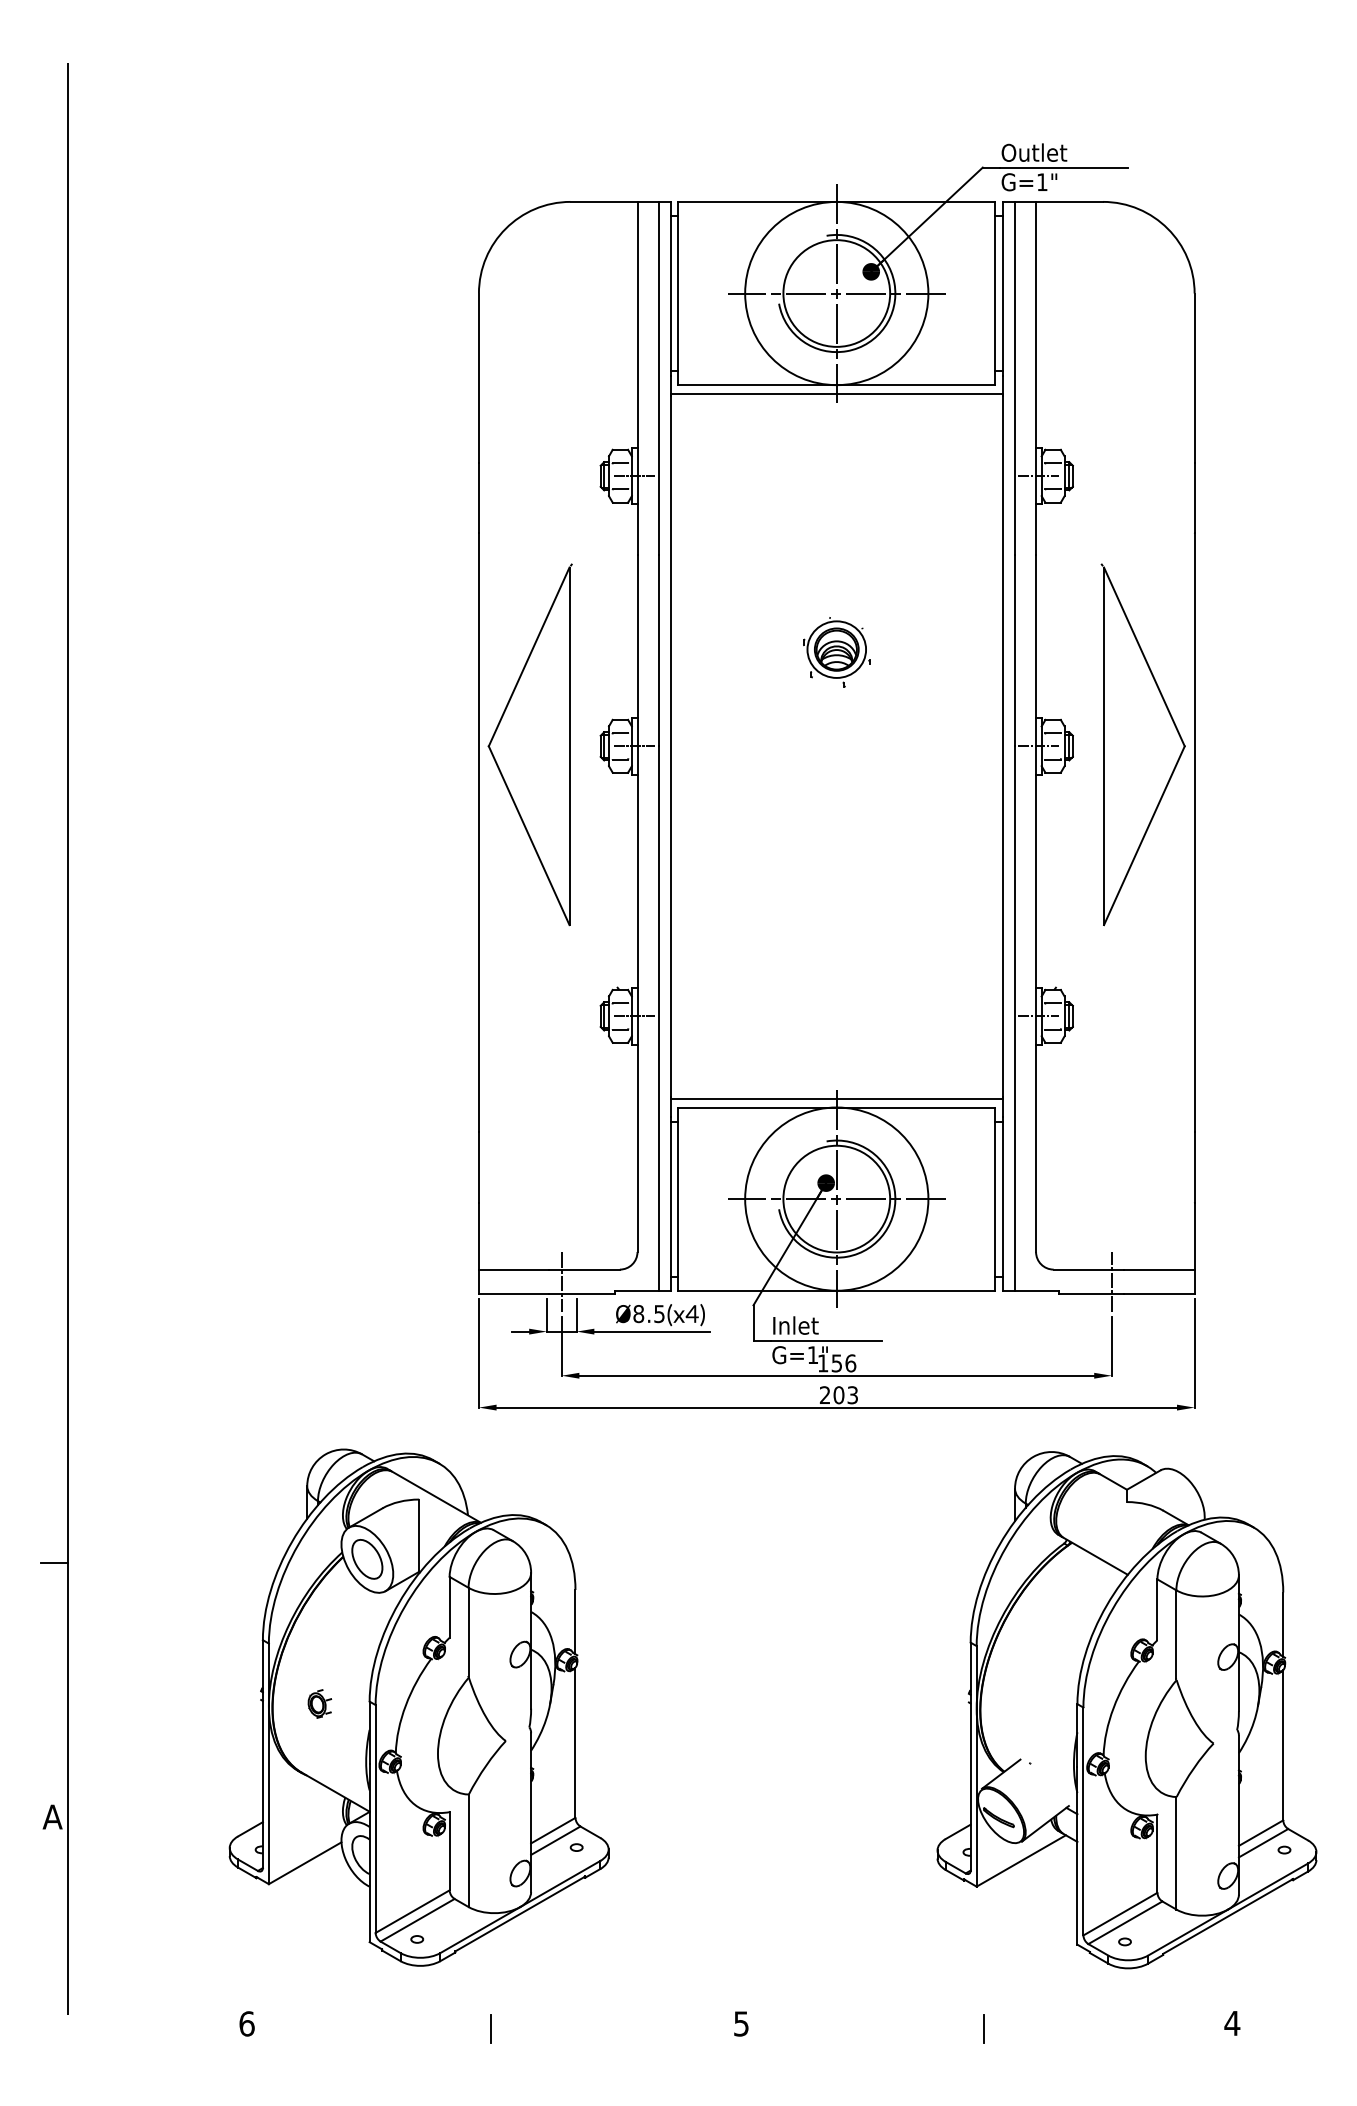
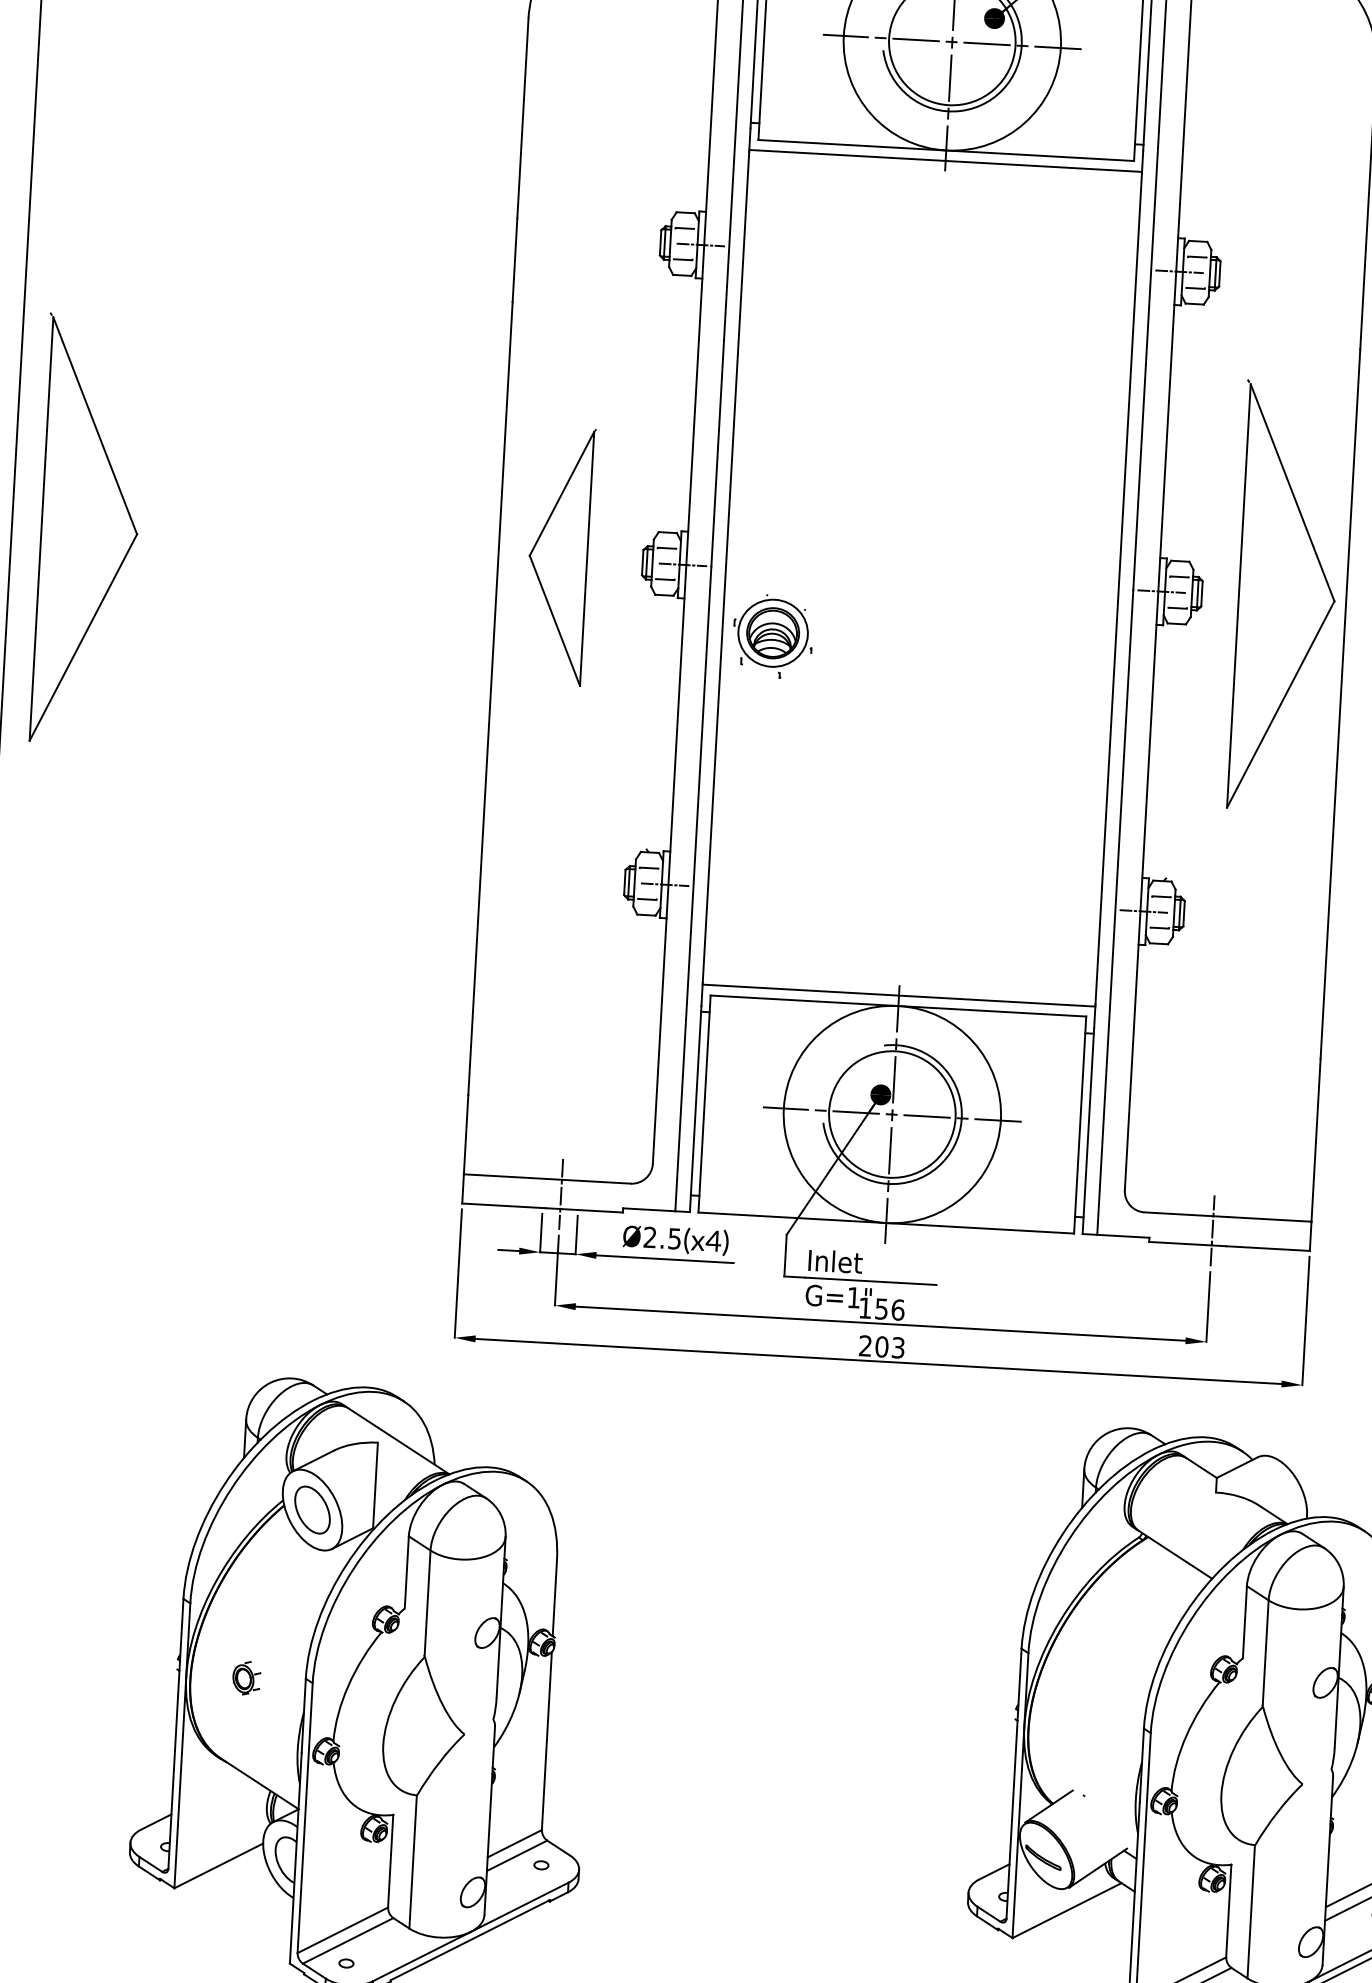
part: (836, 652) -> (772, 636), moved
part: (131, 744) -> (87, 529), added
part: (529, 744) -> (558, 555), size x0.6
text: (638, 1314) -> (649, 1238), Ø8.5 -> Ø2.5

